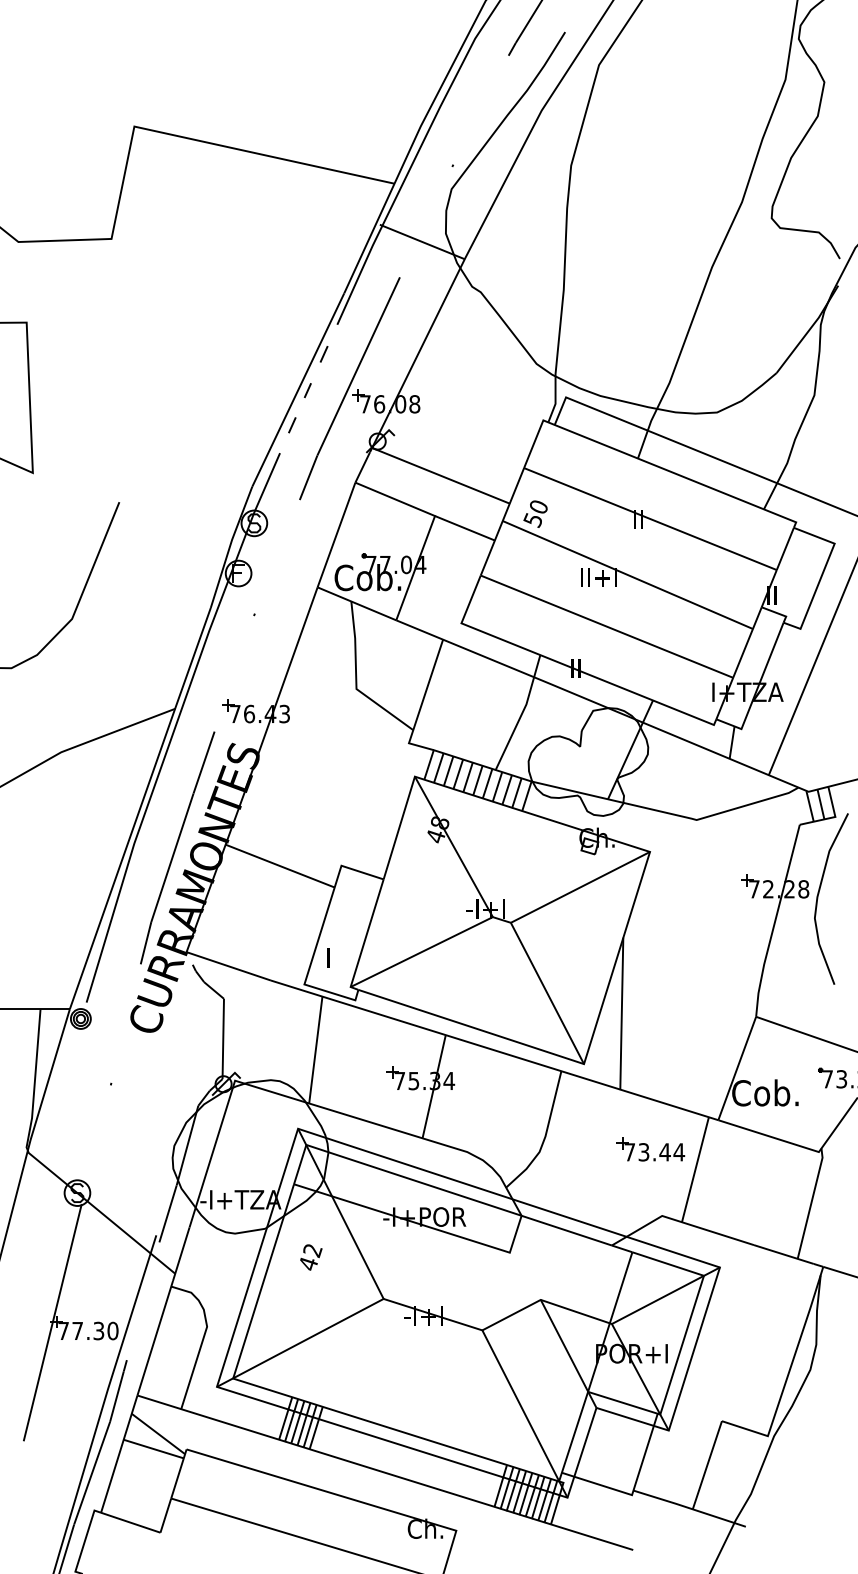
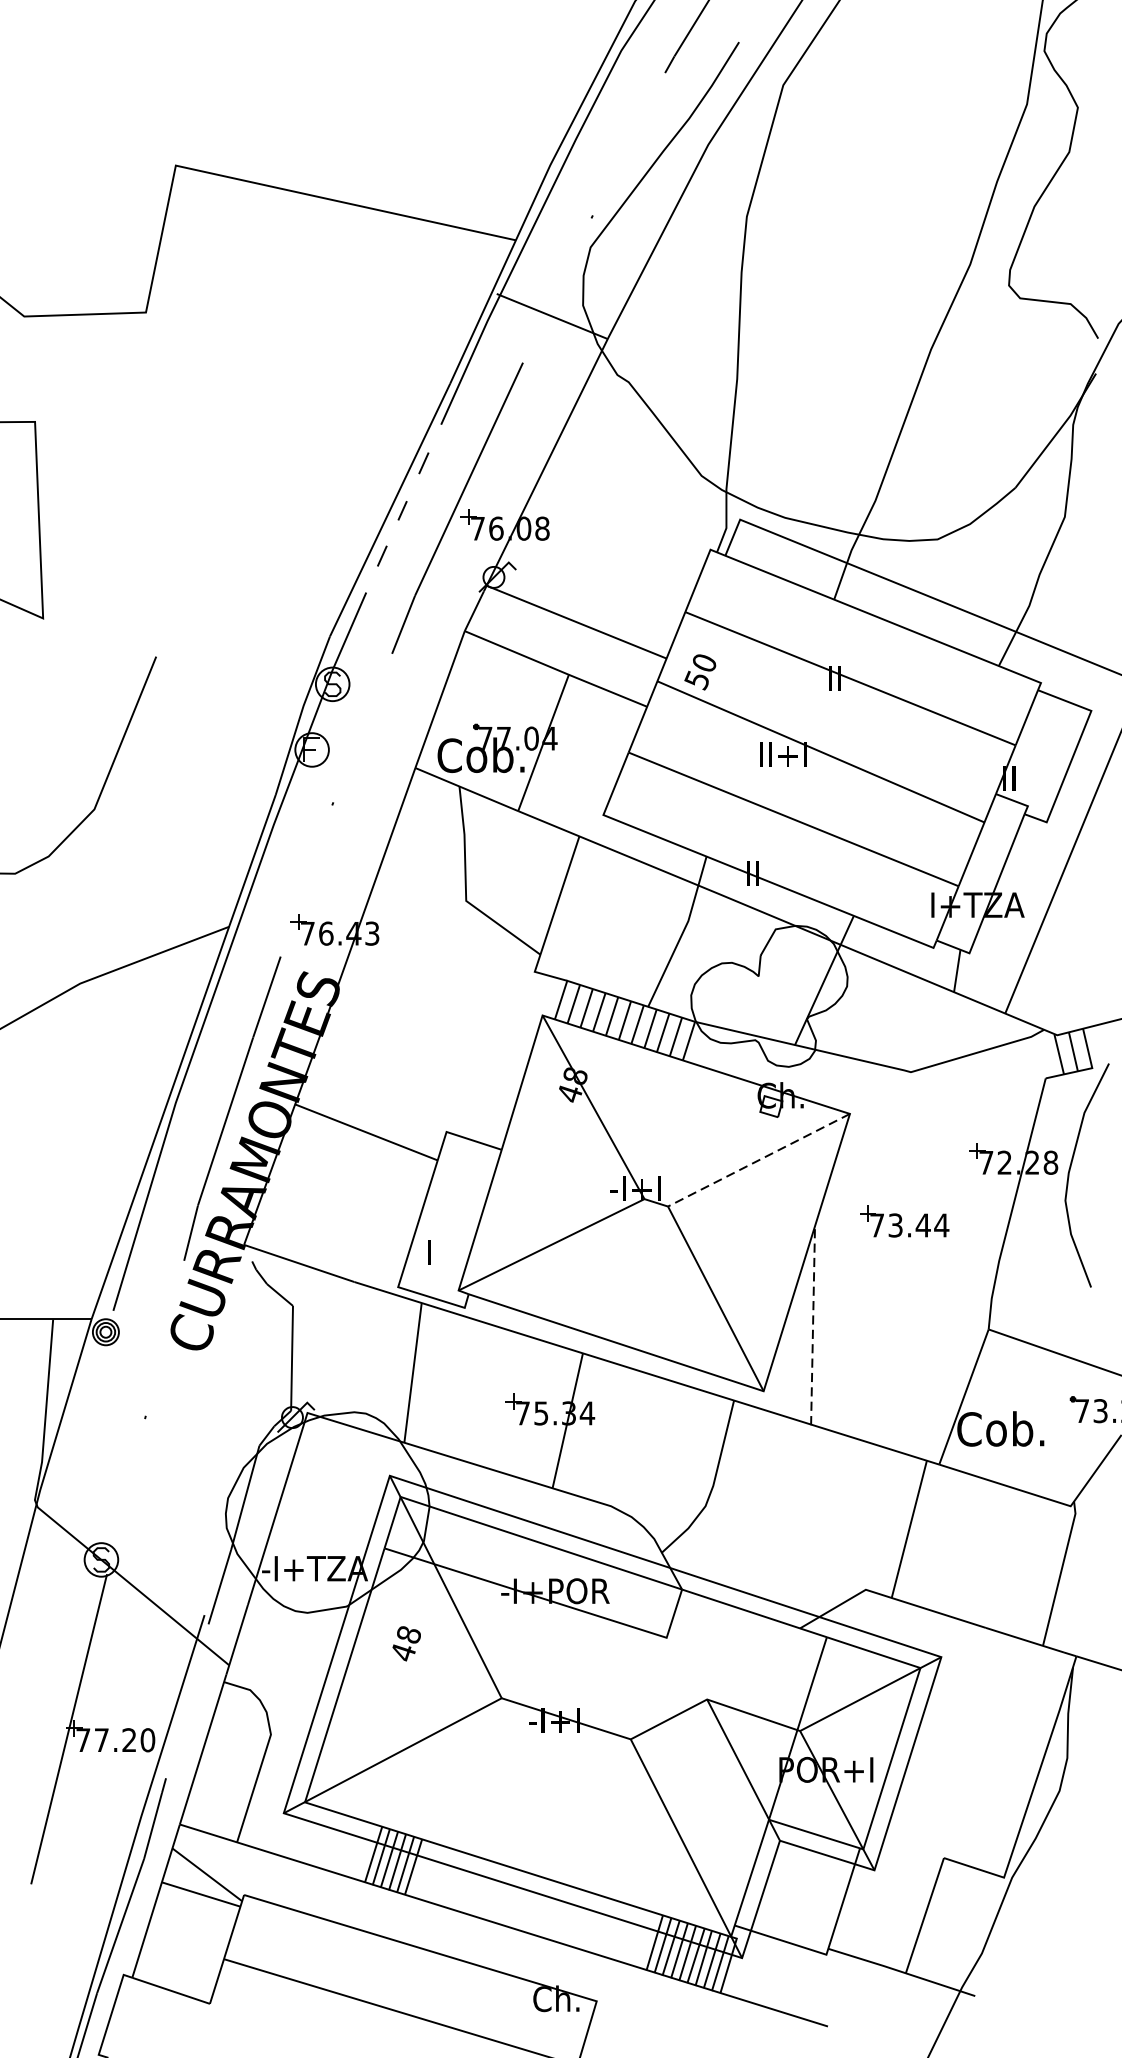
line: (580, 887) -> (759, 1160), solid -> dashed
line: (621, 1013) -> (812, 1325), solid -> dashed
part: (650, 1149) -> (904, 1221), moved
text: (312, 1250) -> (408, 1634), 42 -> 48
text: (98, 1331) -> (128, 1740), 77.30 -> 77.20

